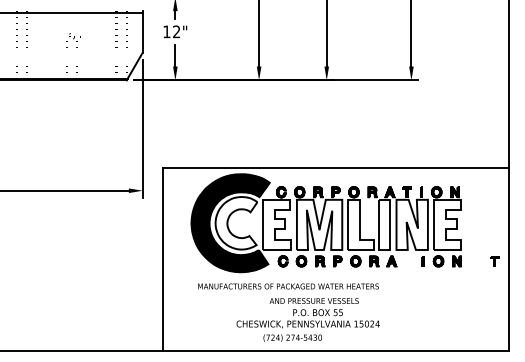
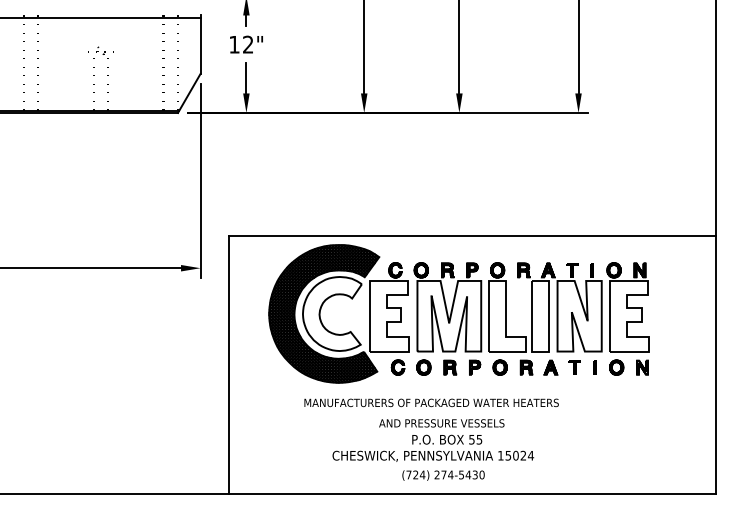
part: (494, 261) -> (574, 367), moved
text: (288, 286) -> (431, 402), moved
text: (292, 338) -> (443, 475), moved

